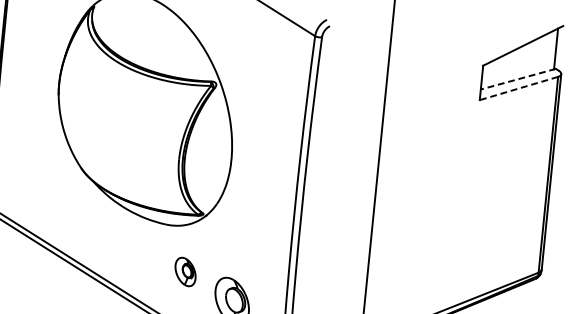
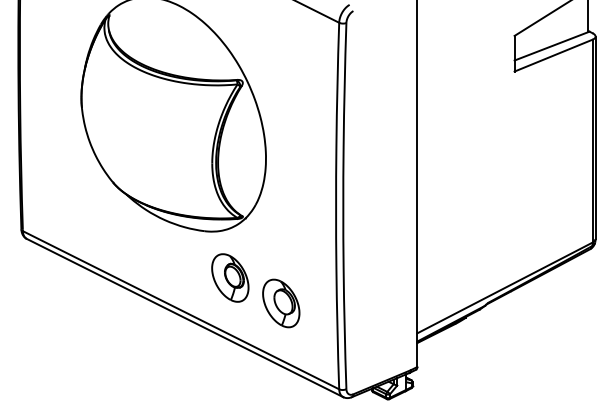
line: (517, 79) -> (551, 46), dashed -> solid
line: (518, 88) -> (553, 55), dashed -> solid
part: (185, 271) -> (230, 277), size x1.67

